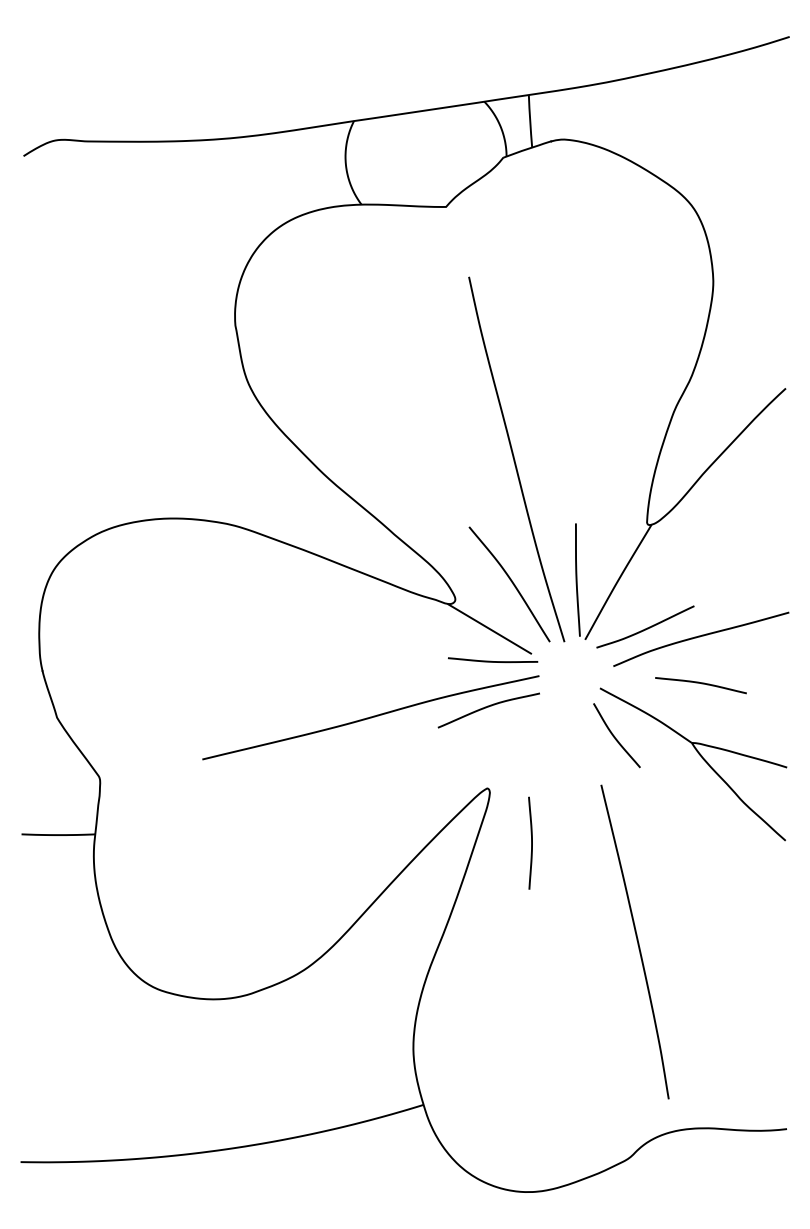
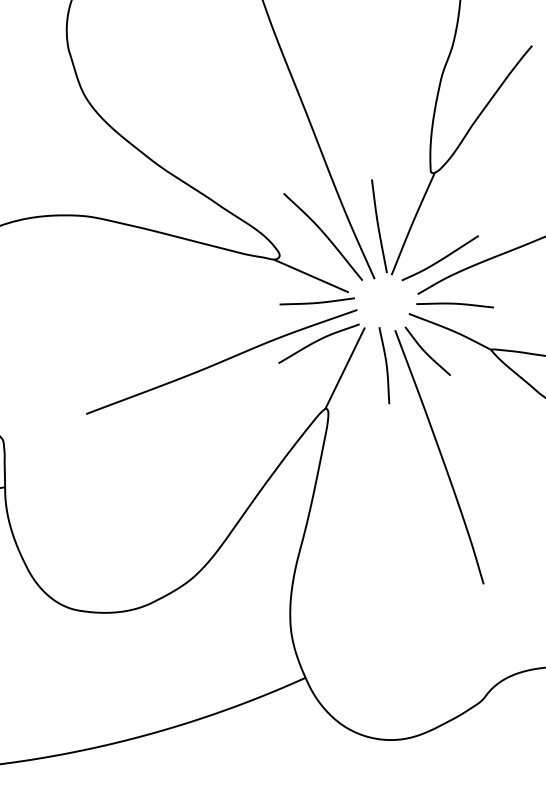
curve: (701, 684) -> (455, 304), moved
line: (516, 743) -> (345, 368), added
curve: (531, 842) -> (386, 364), moved
curve: (636, 940) -> (440, 455), moved

